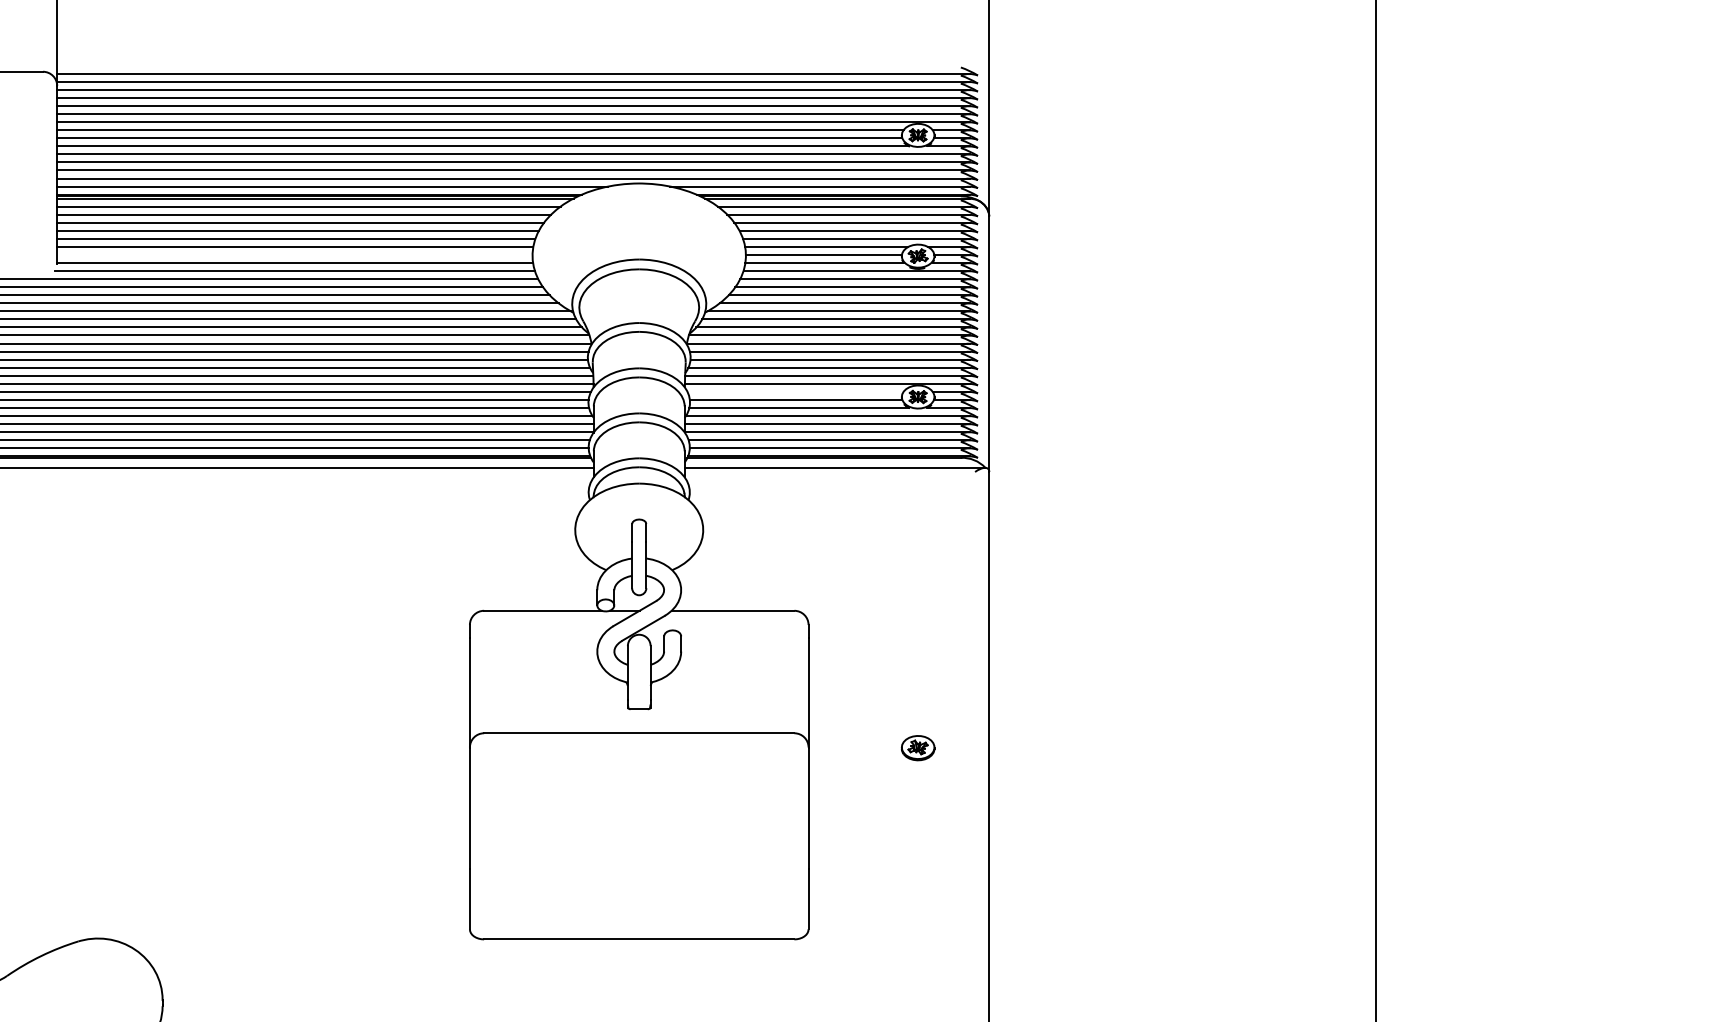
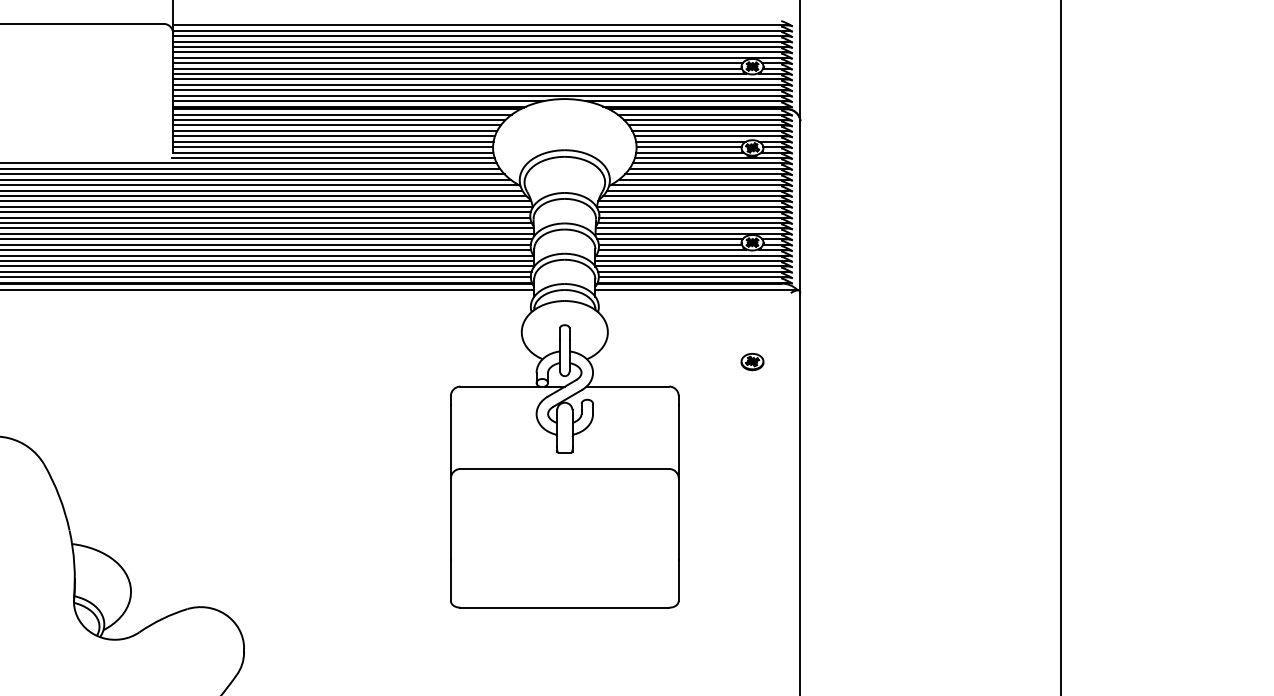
line: (295, 255) -> (333, 147), added
line: (794, 392) -> (669, 239), added
part: (918, 748) -> (752, 362), moved

